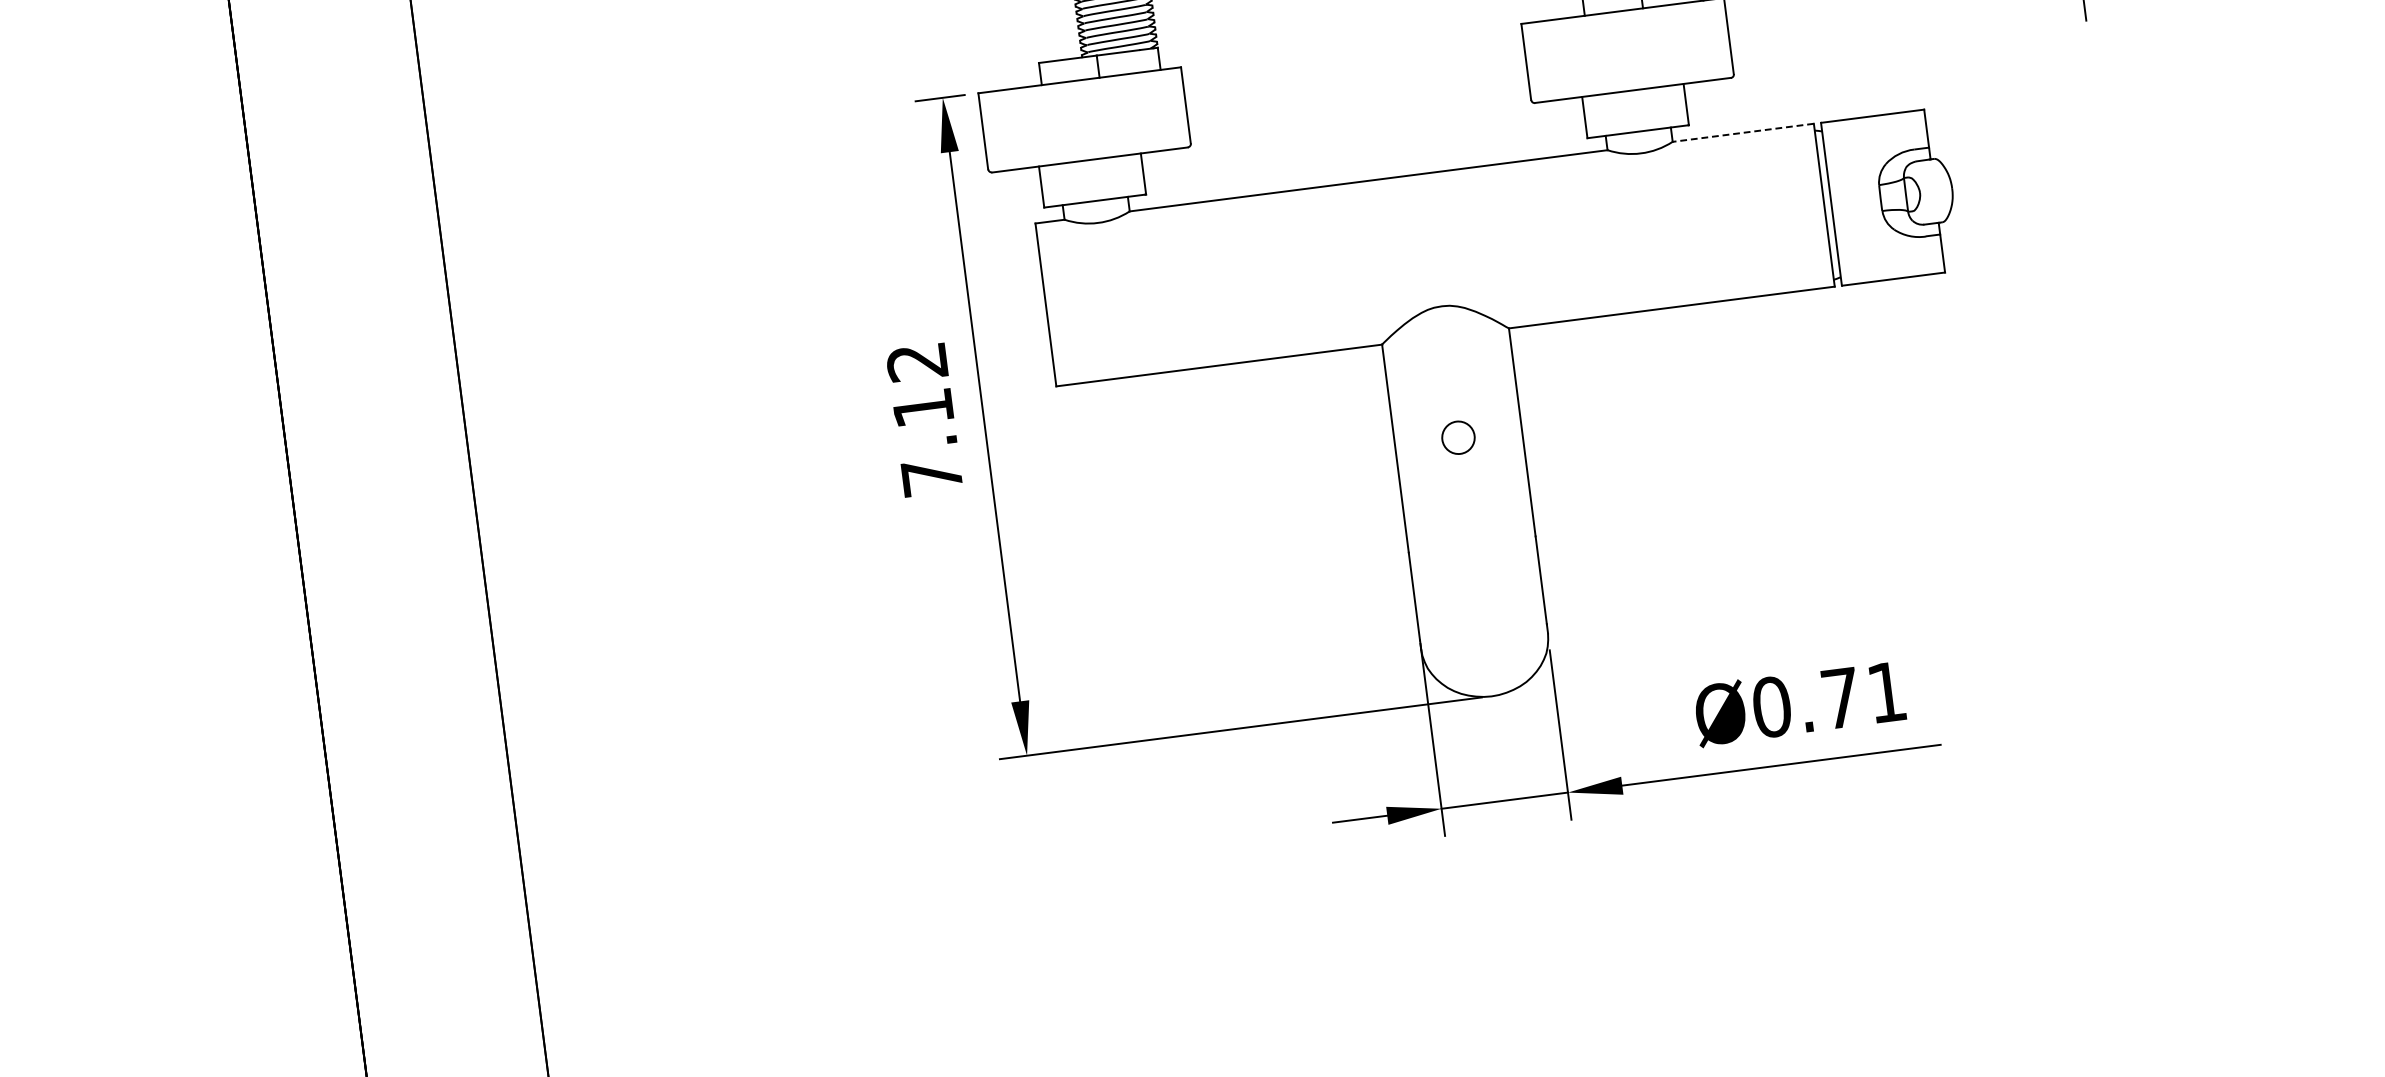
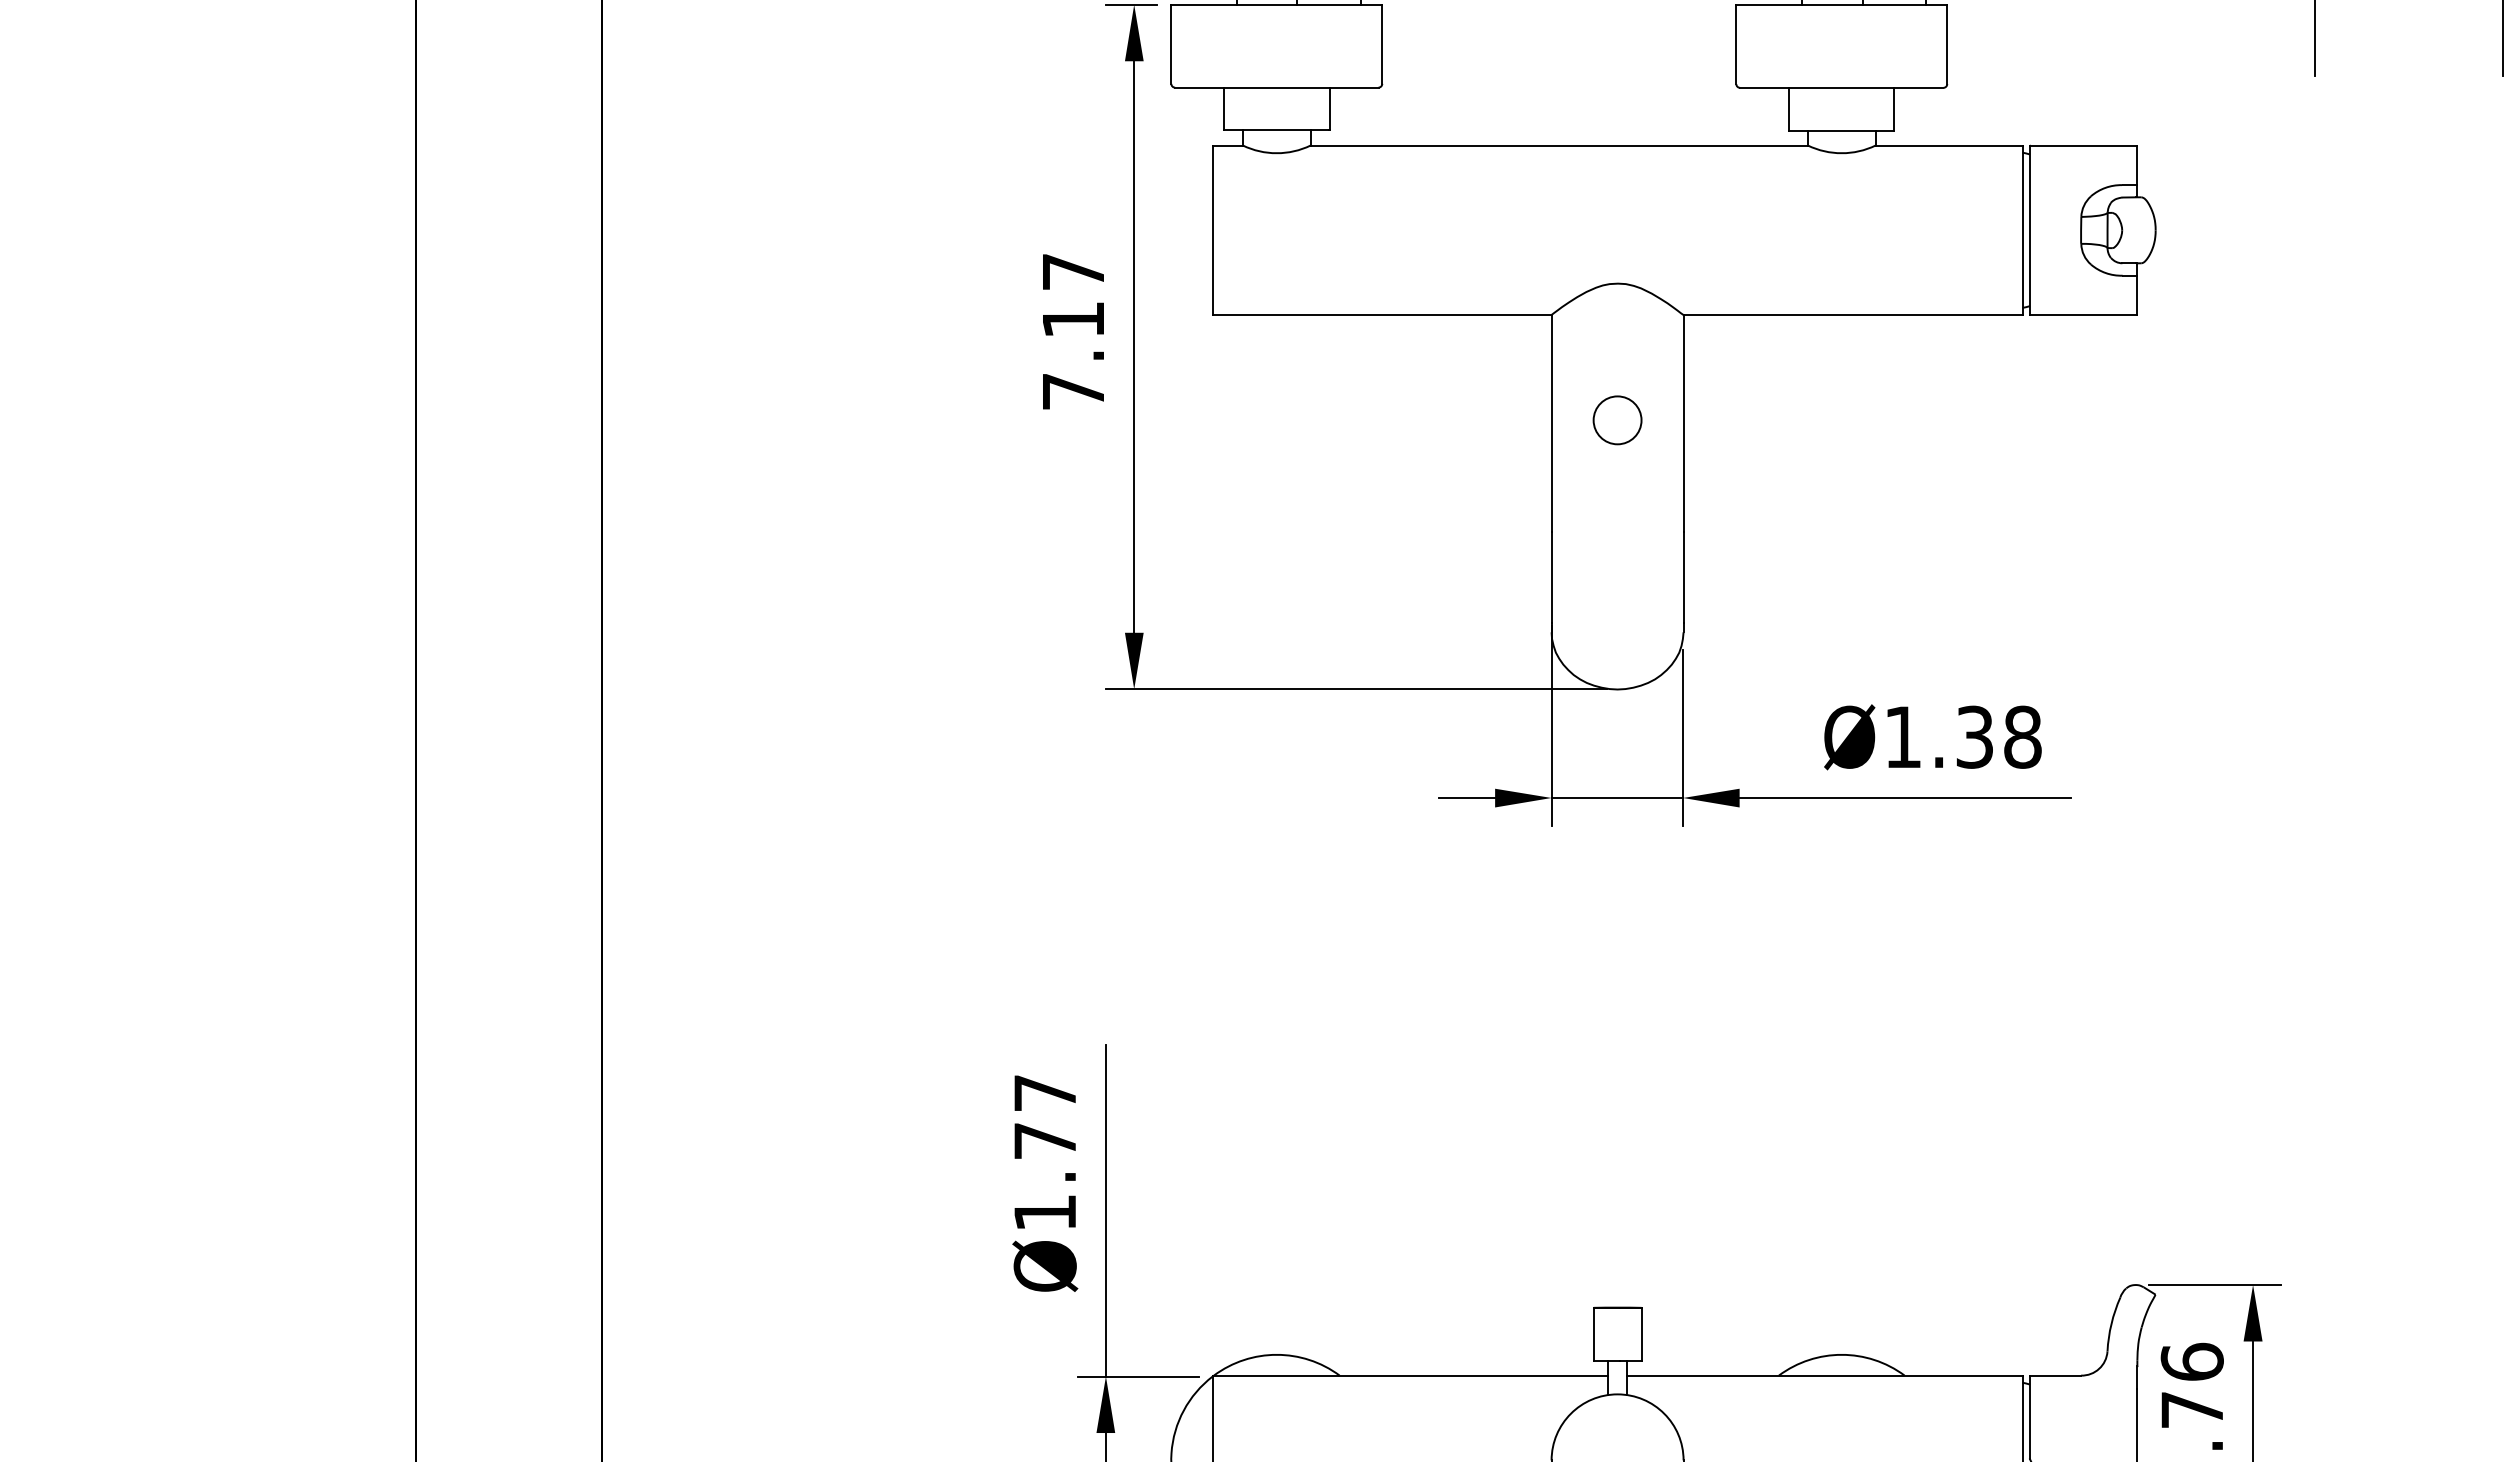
line: (1742, 132) -> (1948, 145), dashed -> solid
text: (916, 362) -> (1072, 272), 7.12 -> 7.17
circle: (1458, 437) -> (1617, 420), size x1.43
text: (1828, 699) -> (1962, 736), Ø0.71 -> Ø1.38

